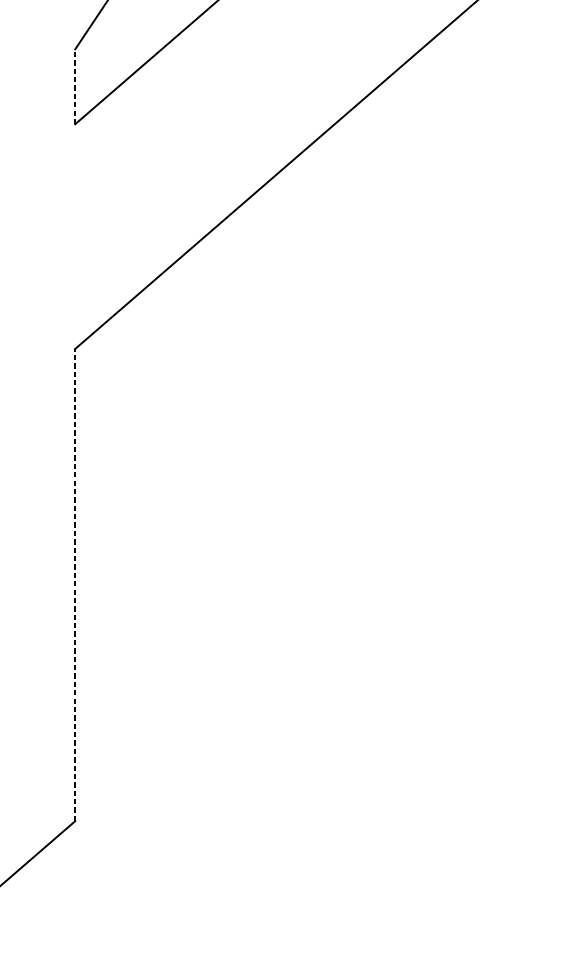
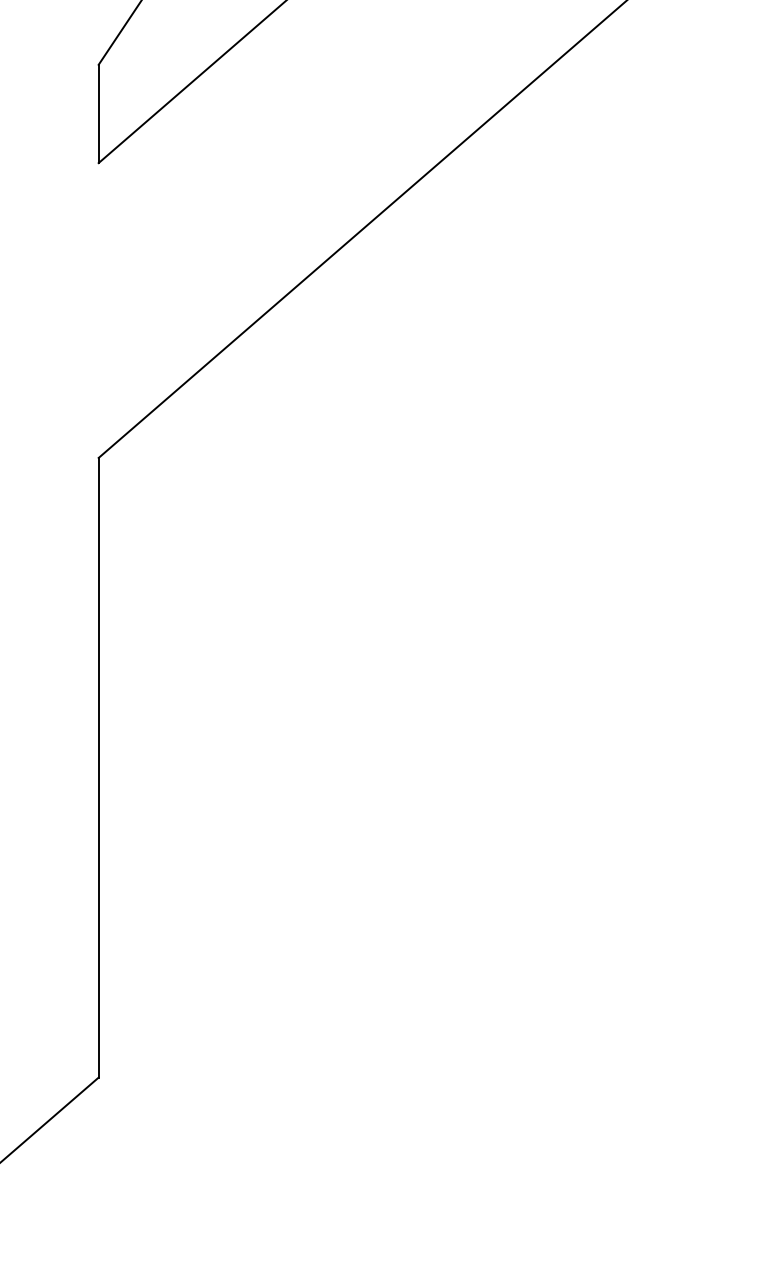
line: (75, 86) -> (98, 113), dashed -> solid
line: (75, 584) -> (98, 767), dashed -> solid

